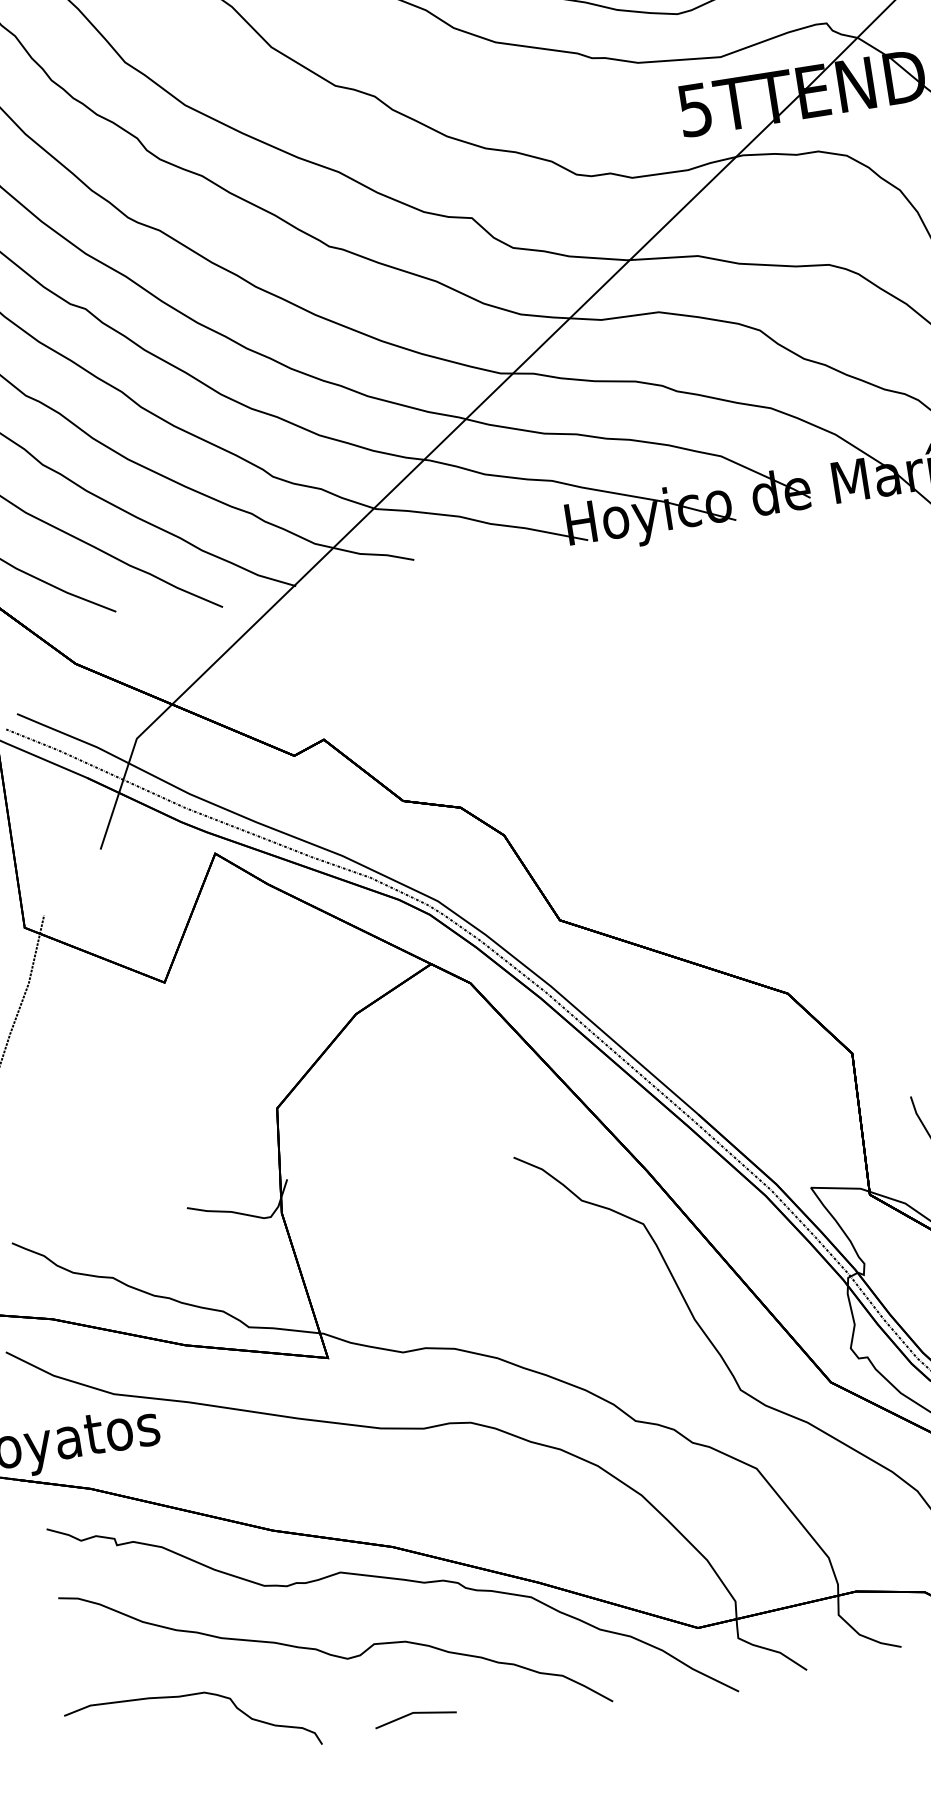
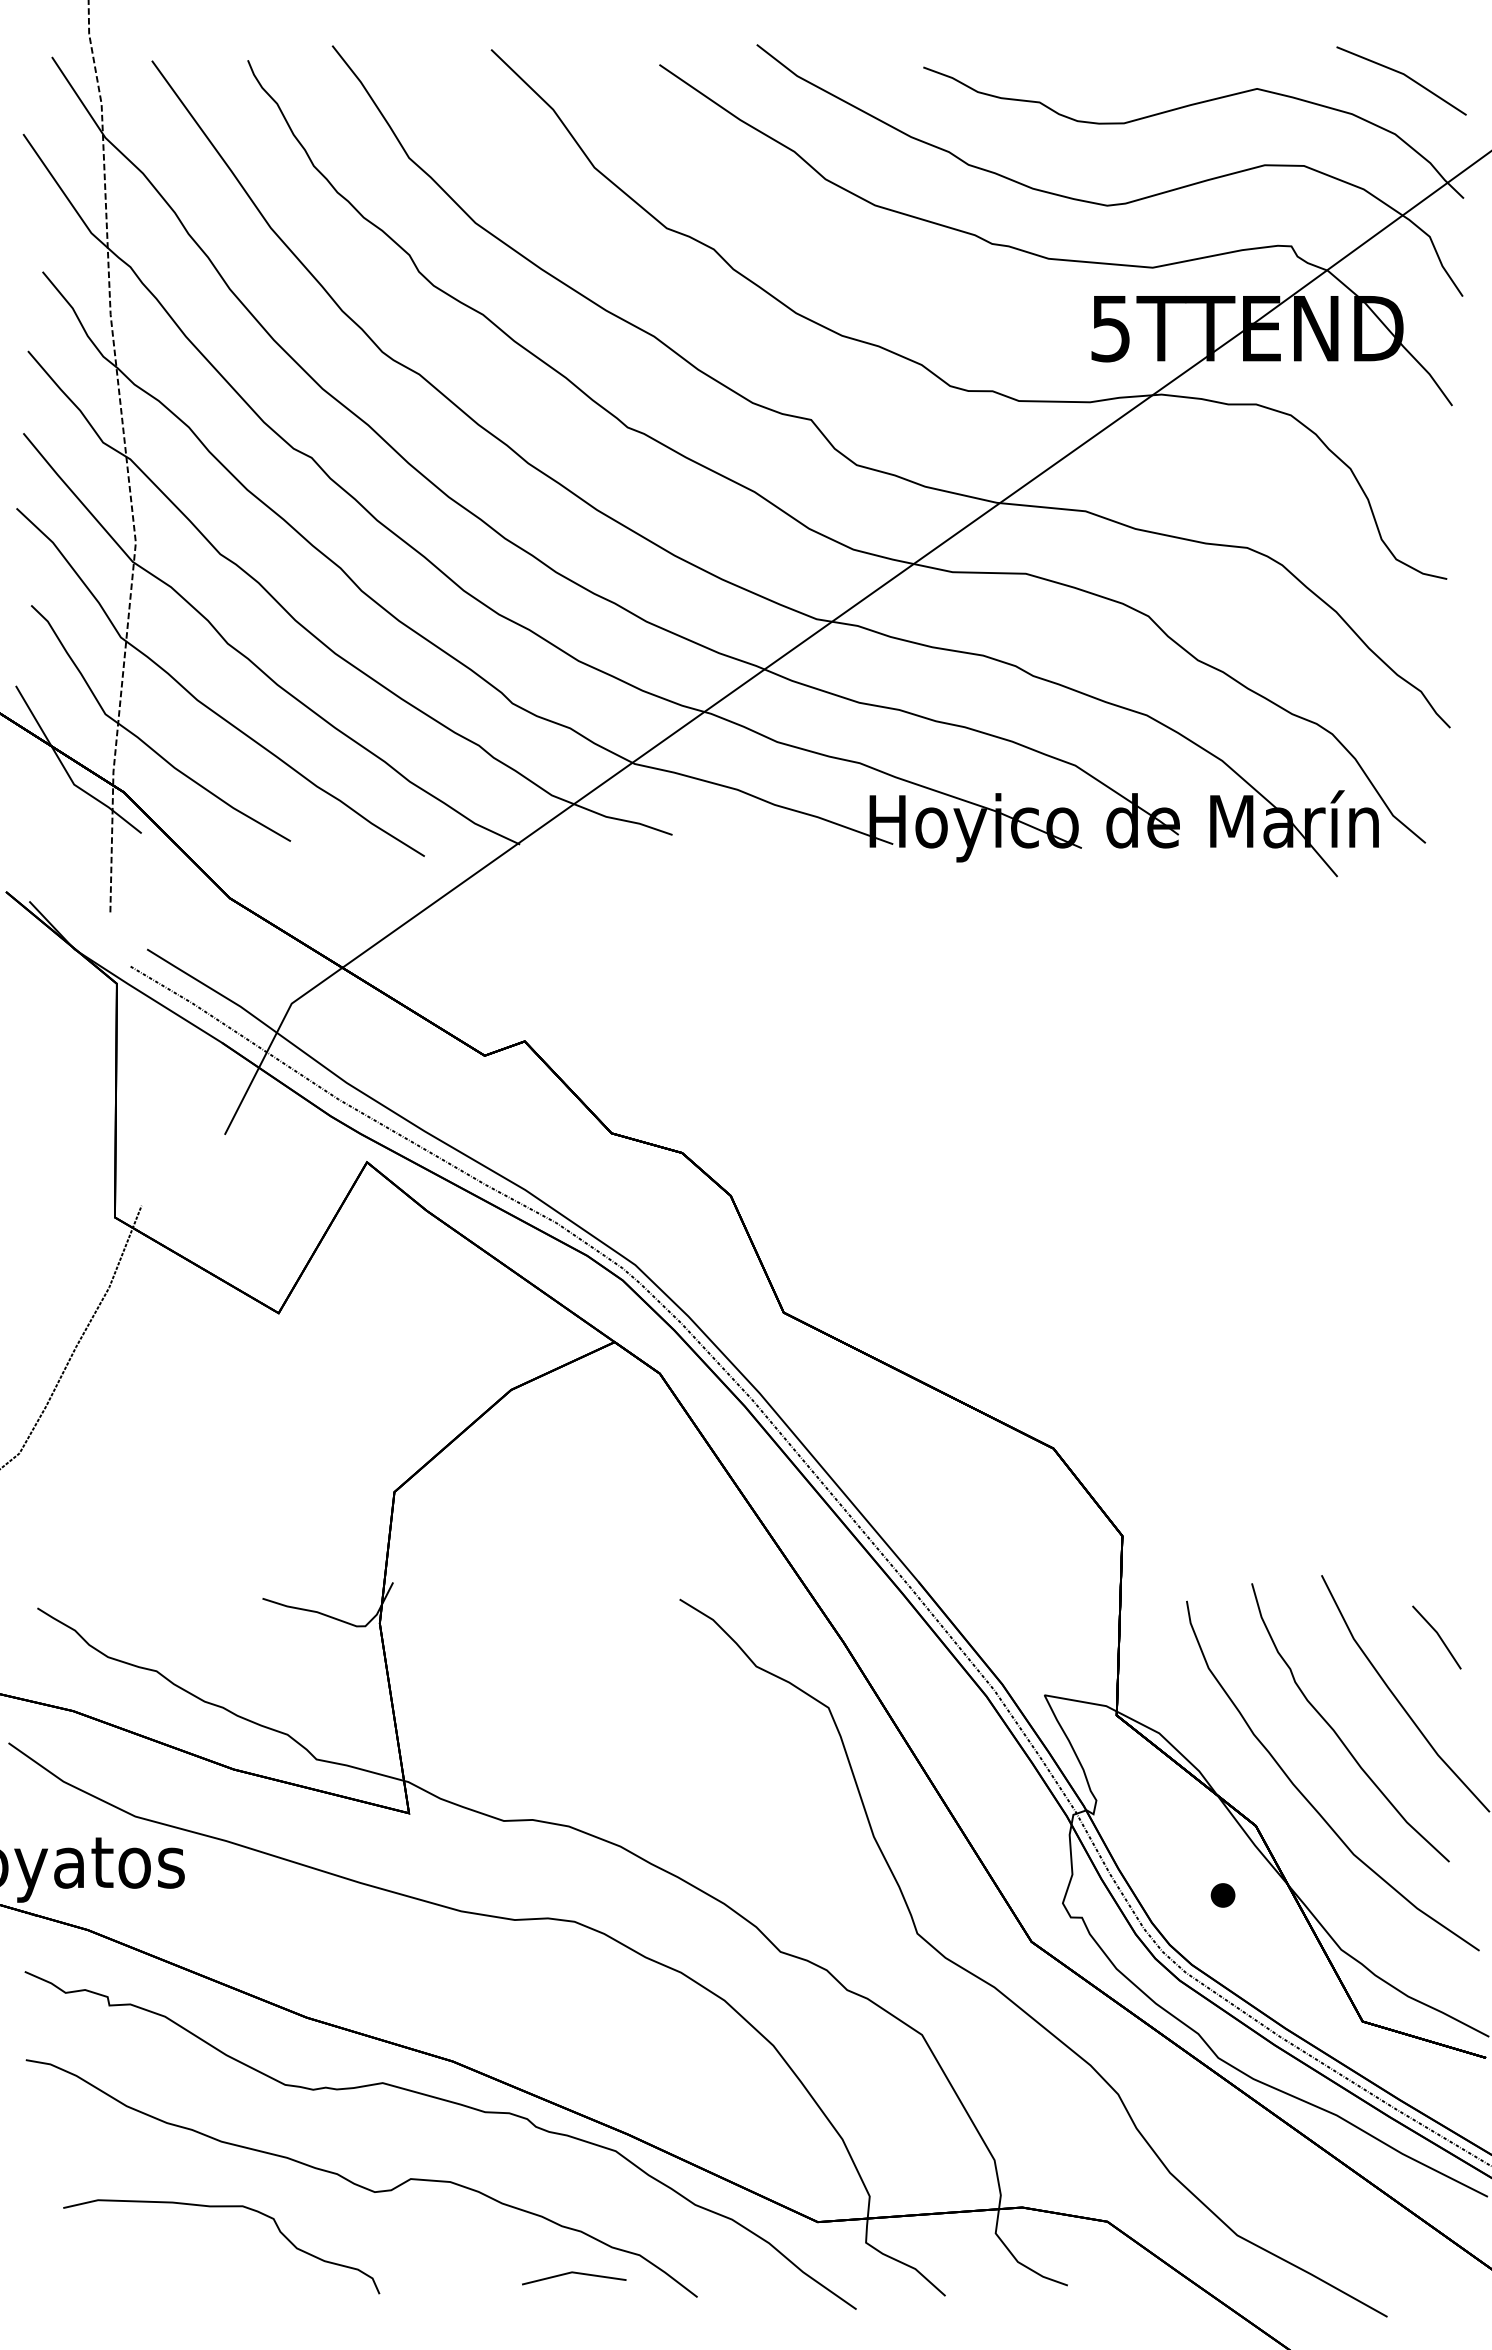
curve: (187, 1696) -> (221, 2207), moved
line: (415, 1713) -> (574, 2273), moved

